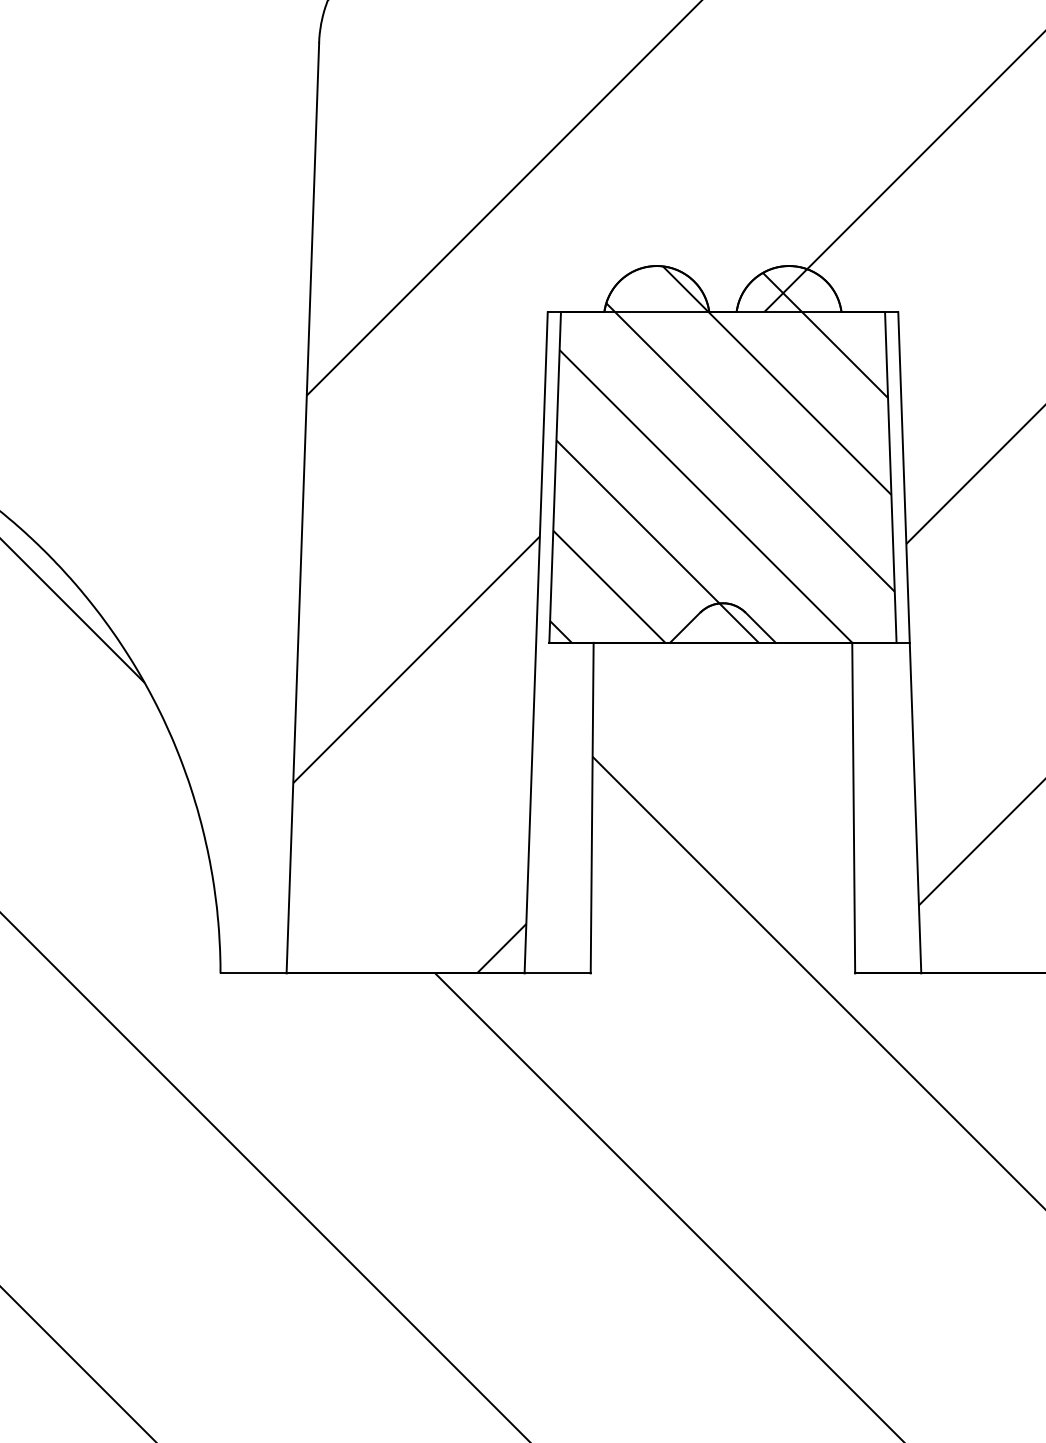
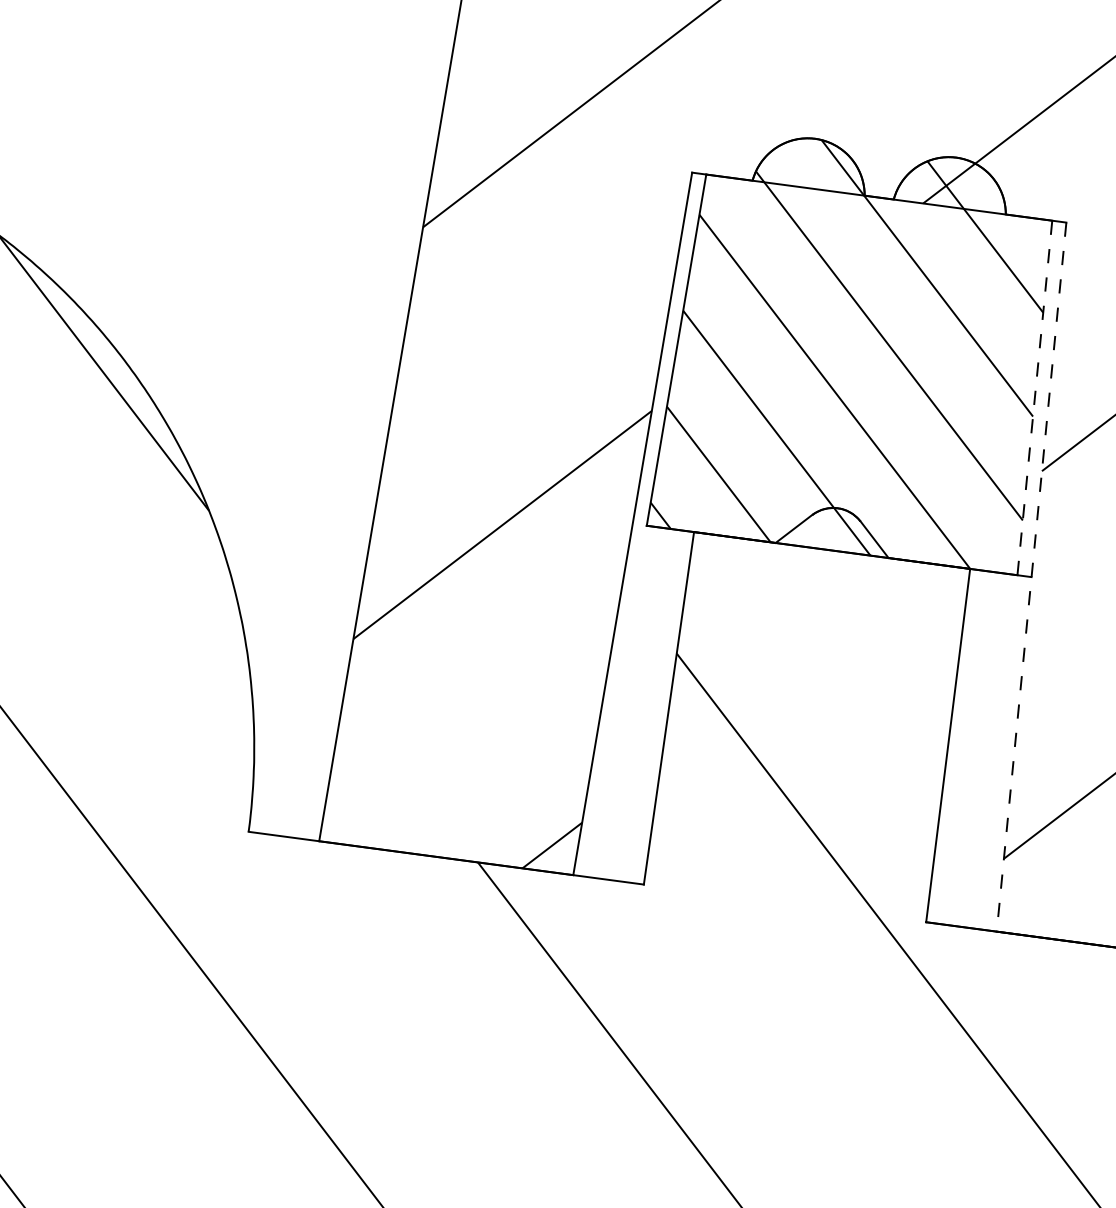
line: (890, 478) -> (1034, 398), solid -> dashed
line: (909, 642) -> (1031, 576), solid -> dashed

